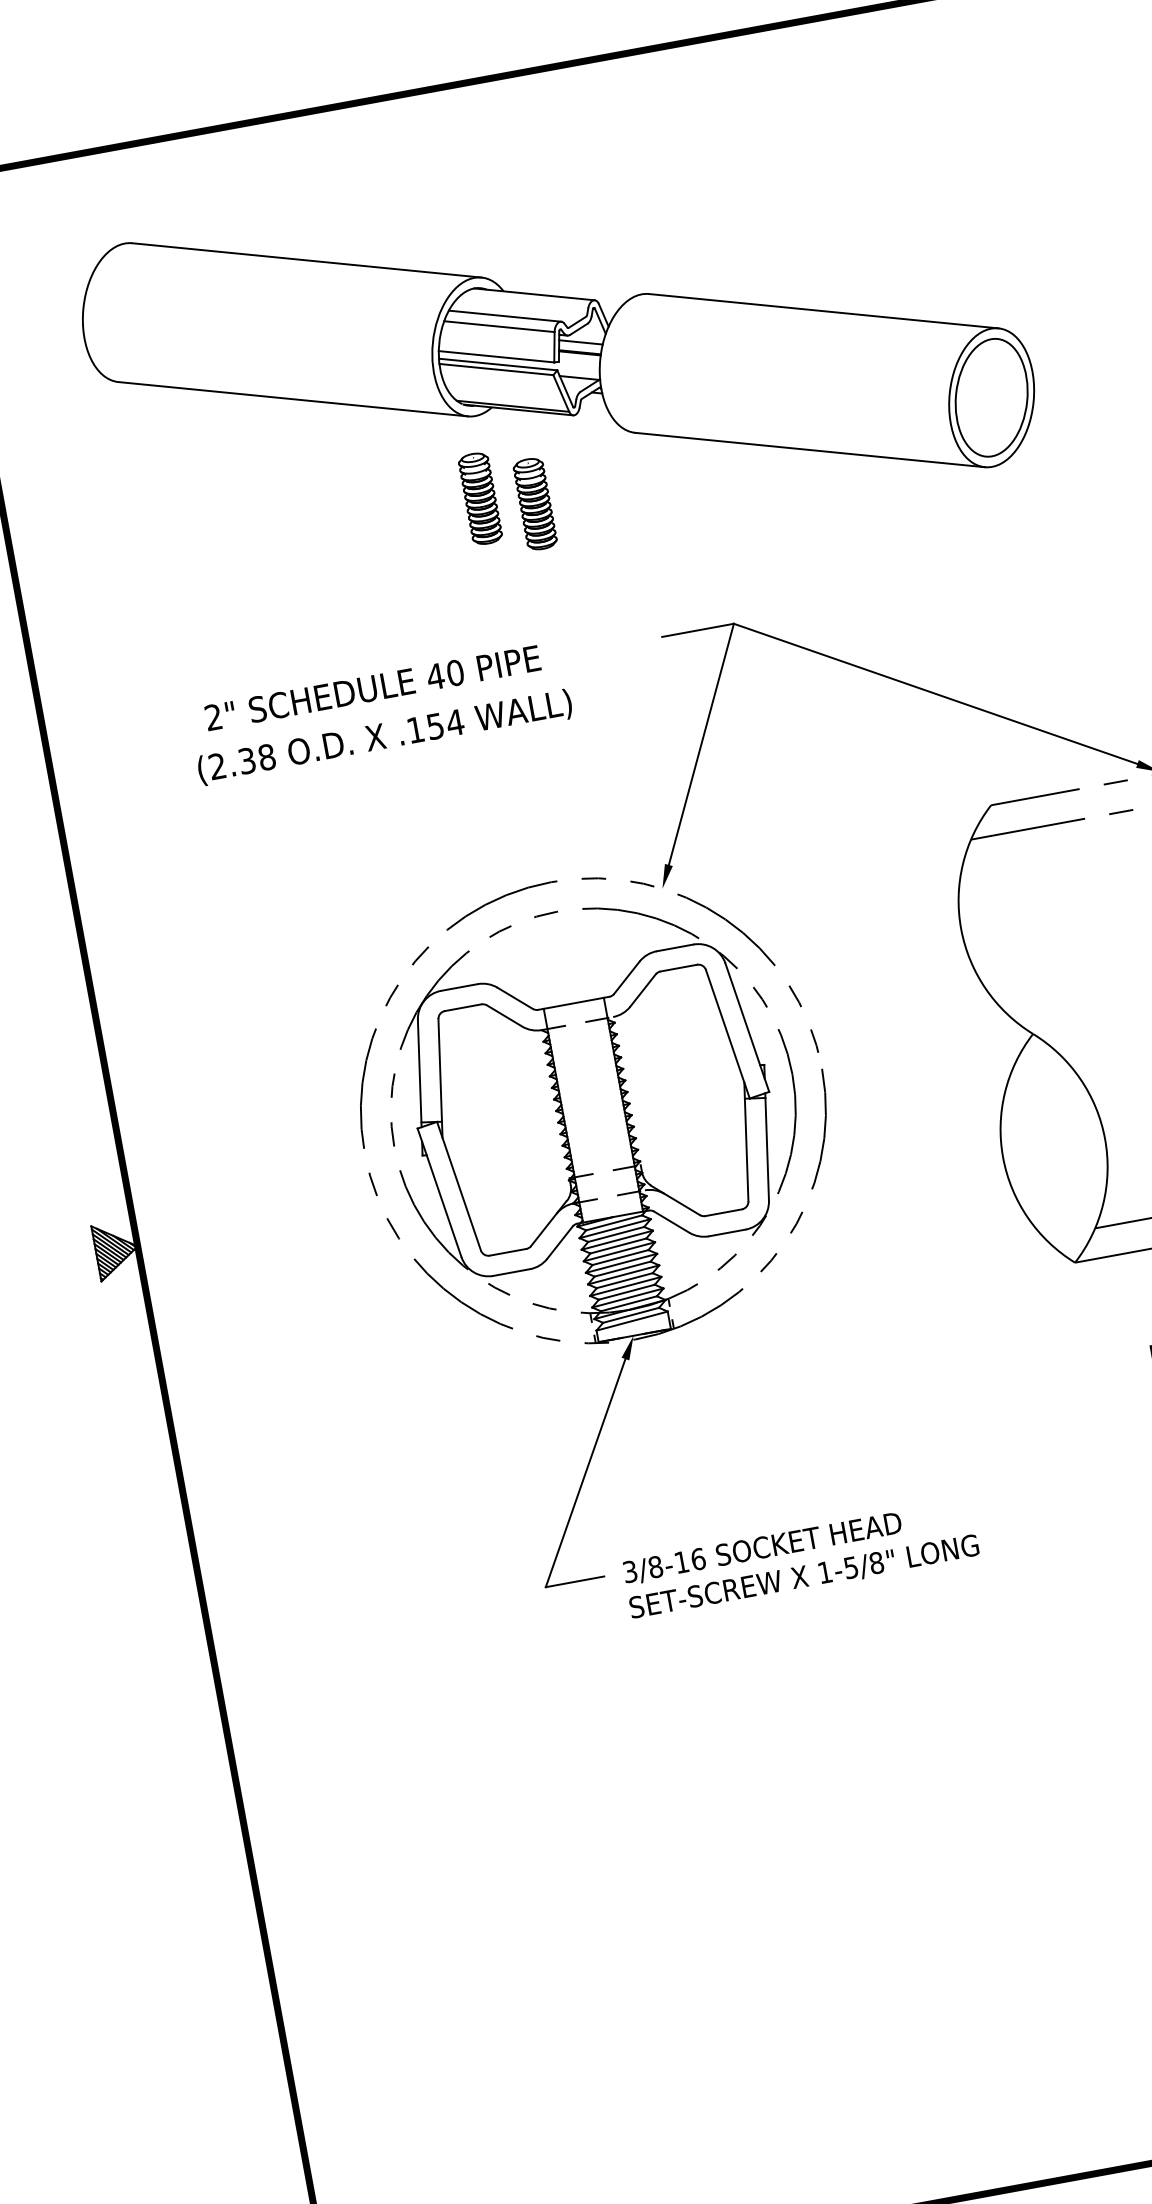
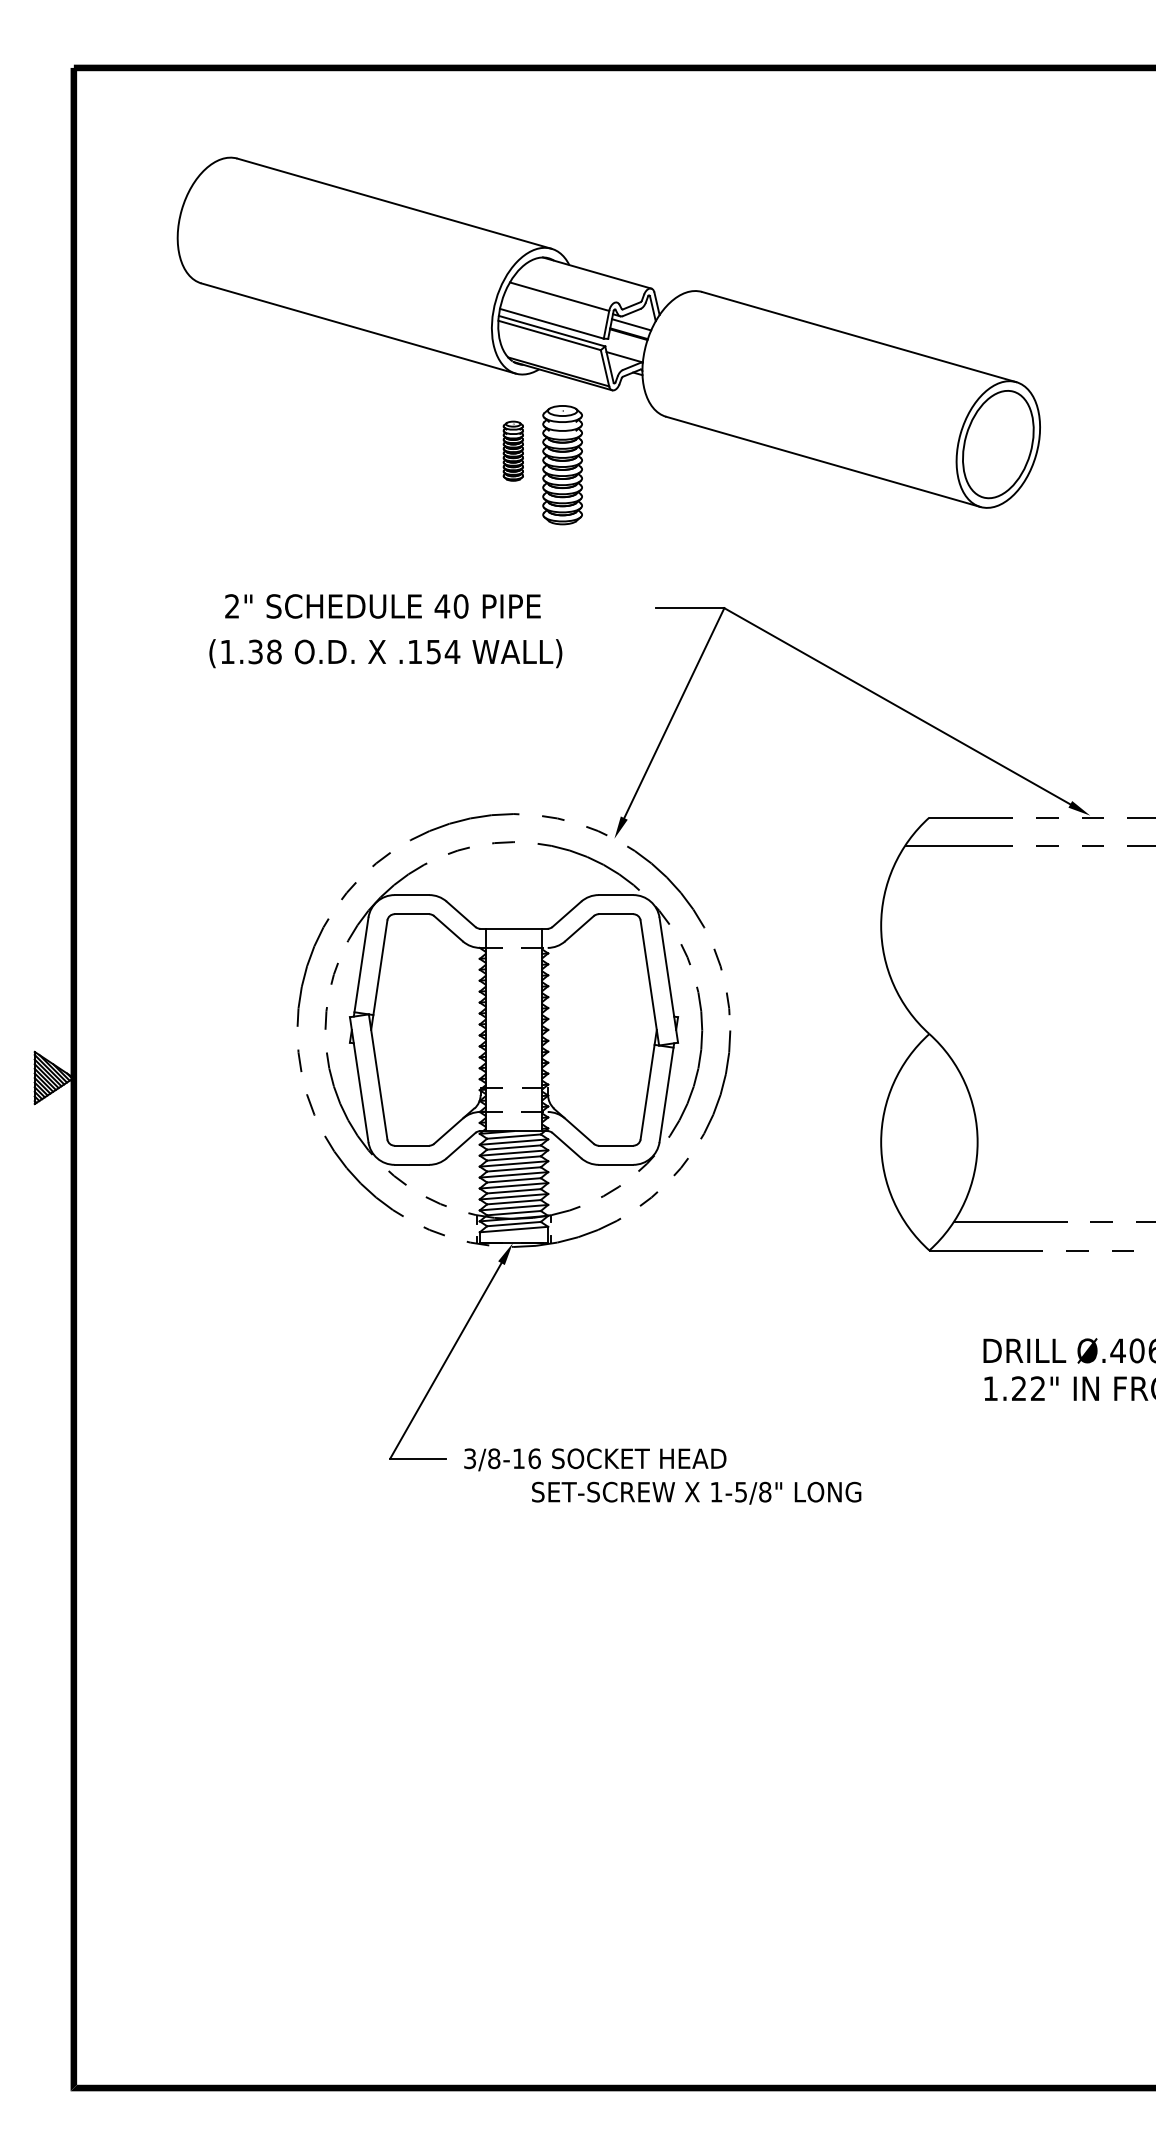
line: (504, 315) -> (566, 287), removed
part: (480, 499) -> (513, 451), size x0.7
part: (535, 504) -> (562, 465), size x1.4
text: (217, 765) -> (227, 651), (2.38 -> (1.38
text: (804, 1576) -> (696, 1492), moved

